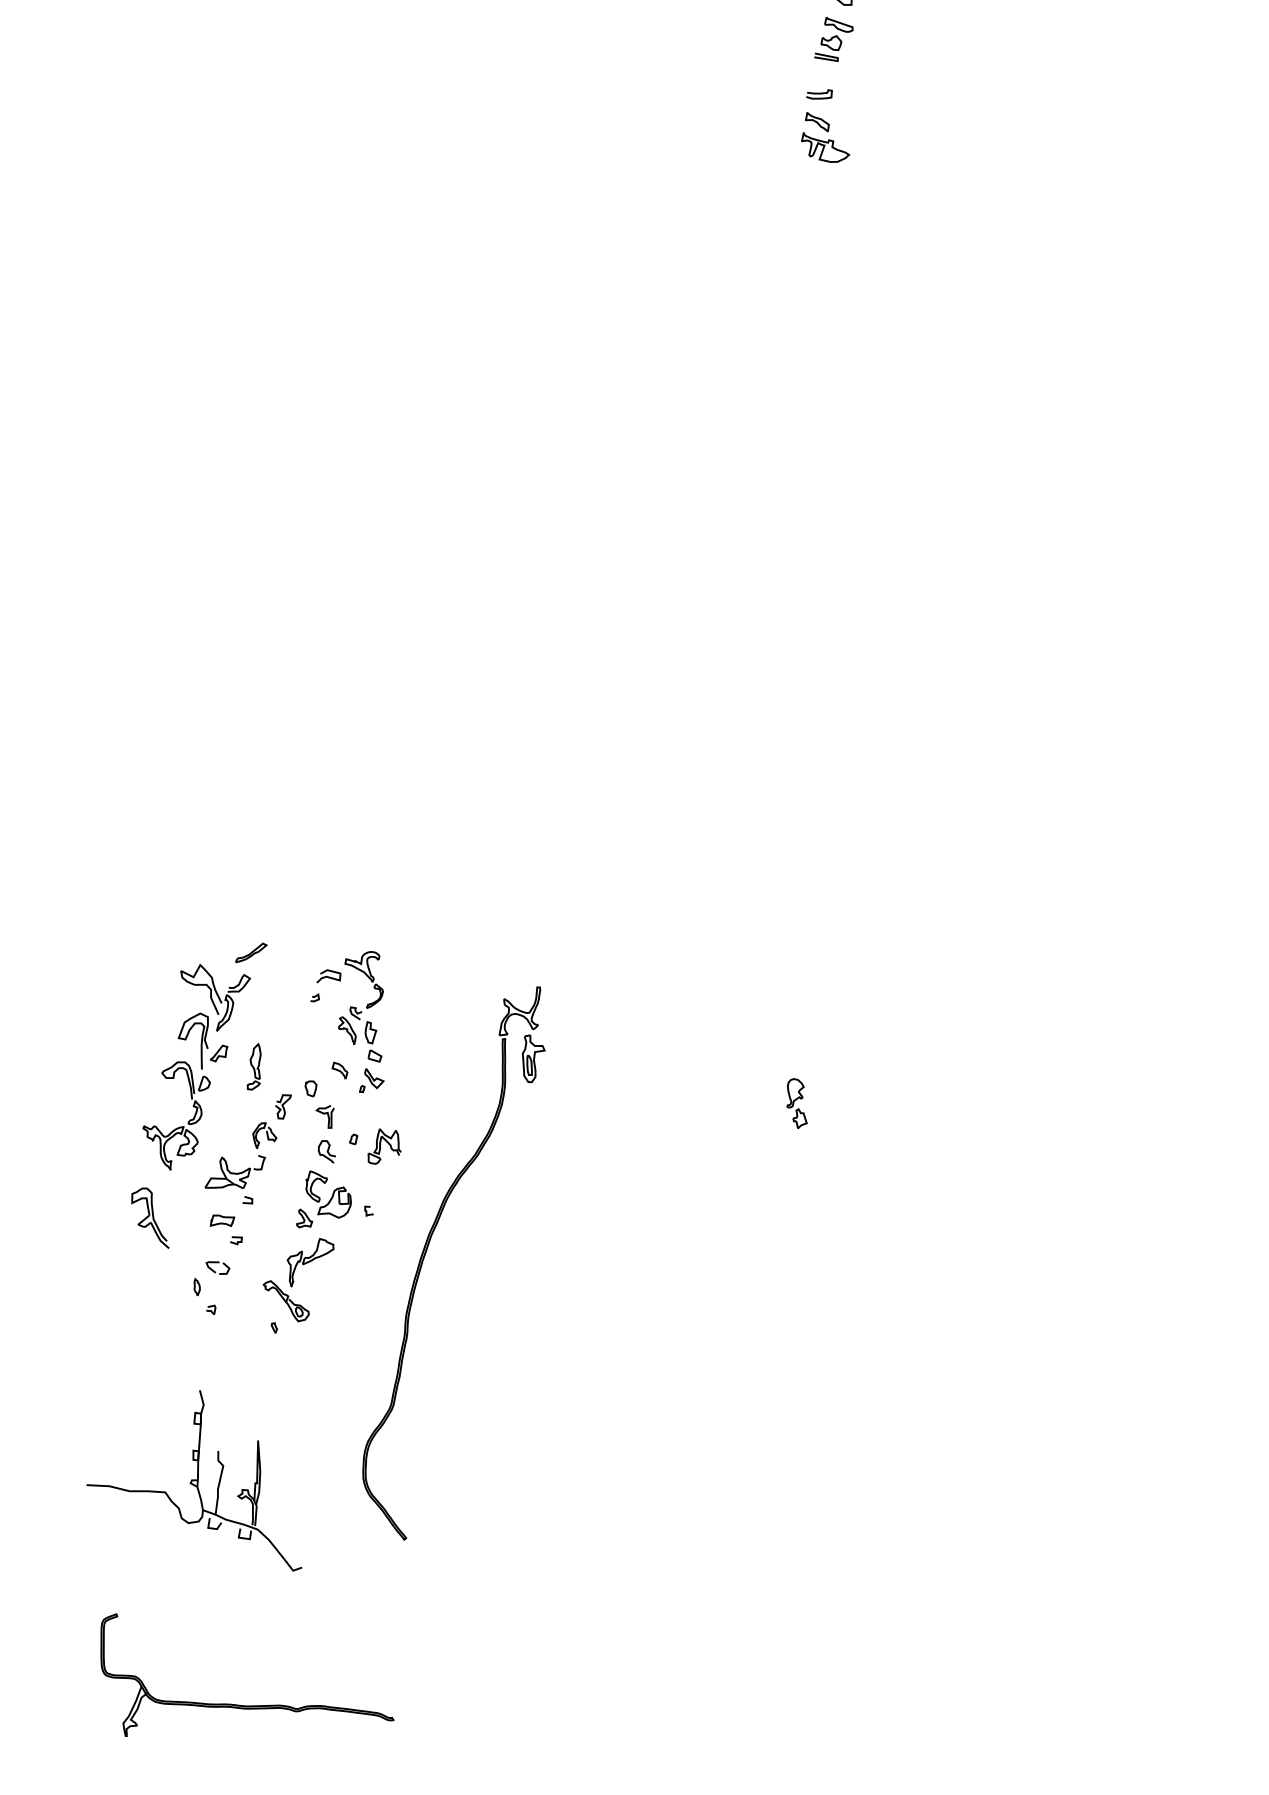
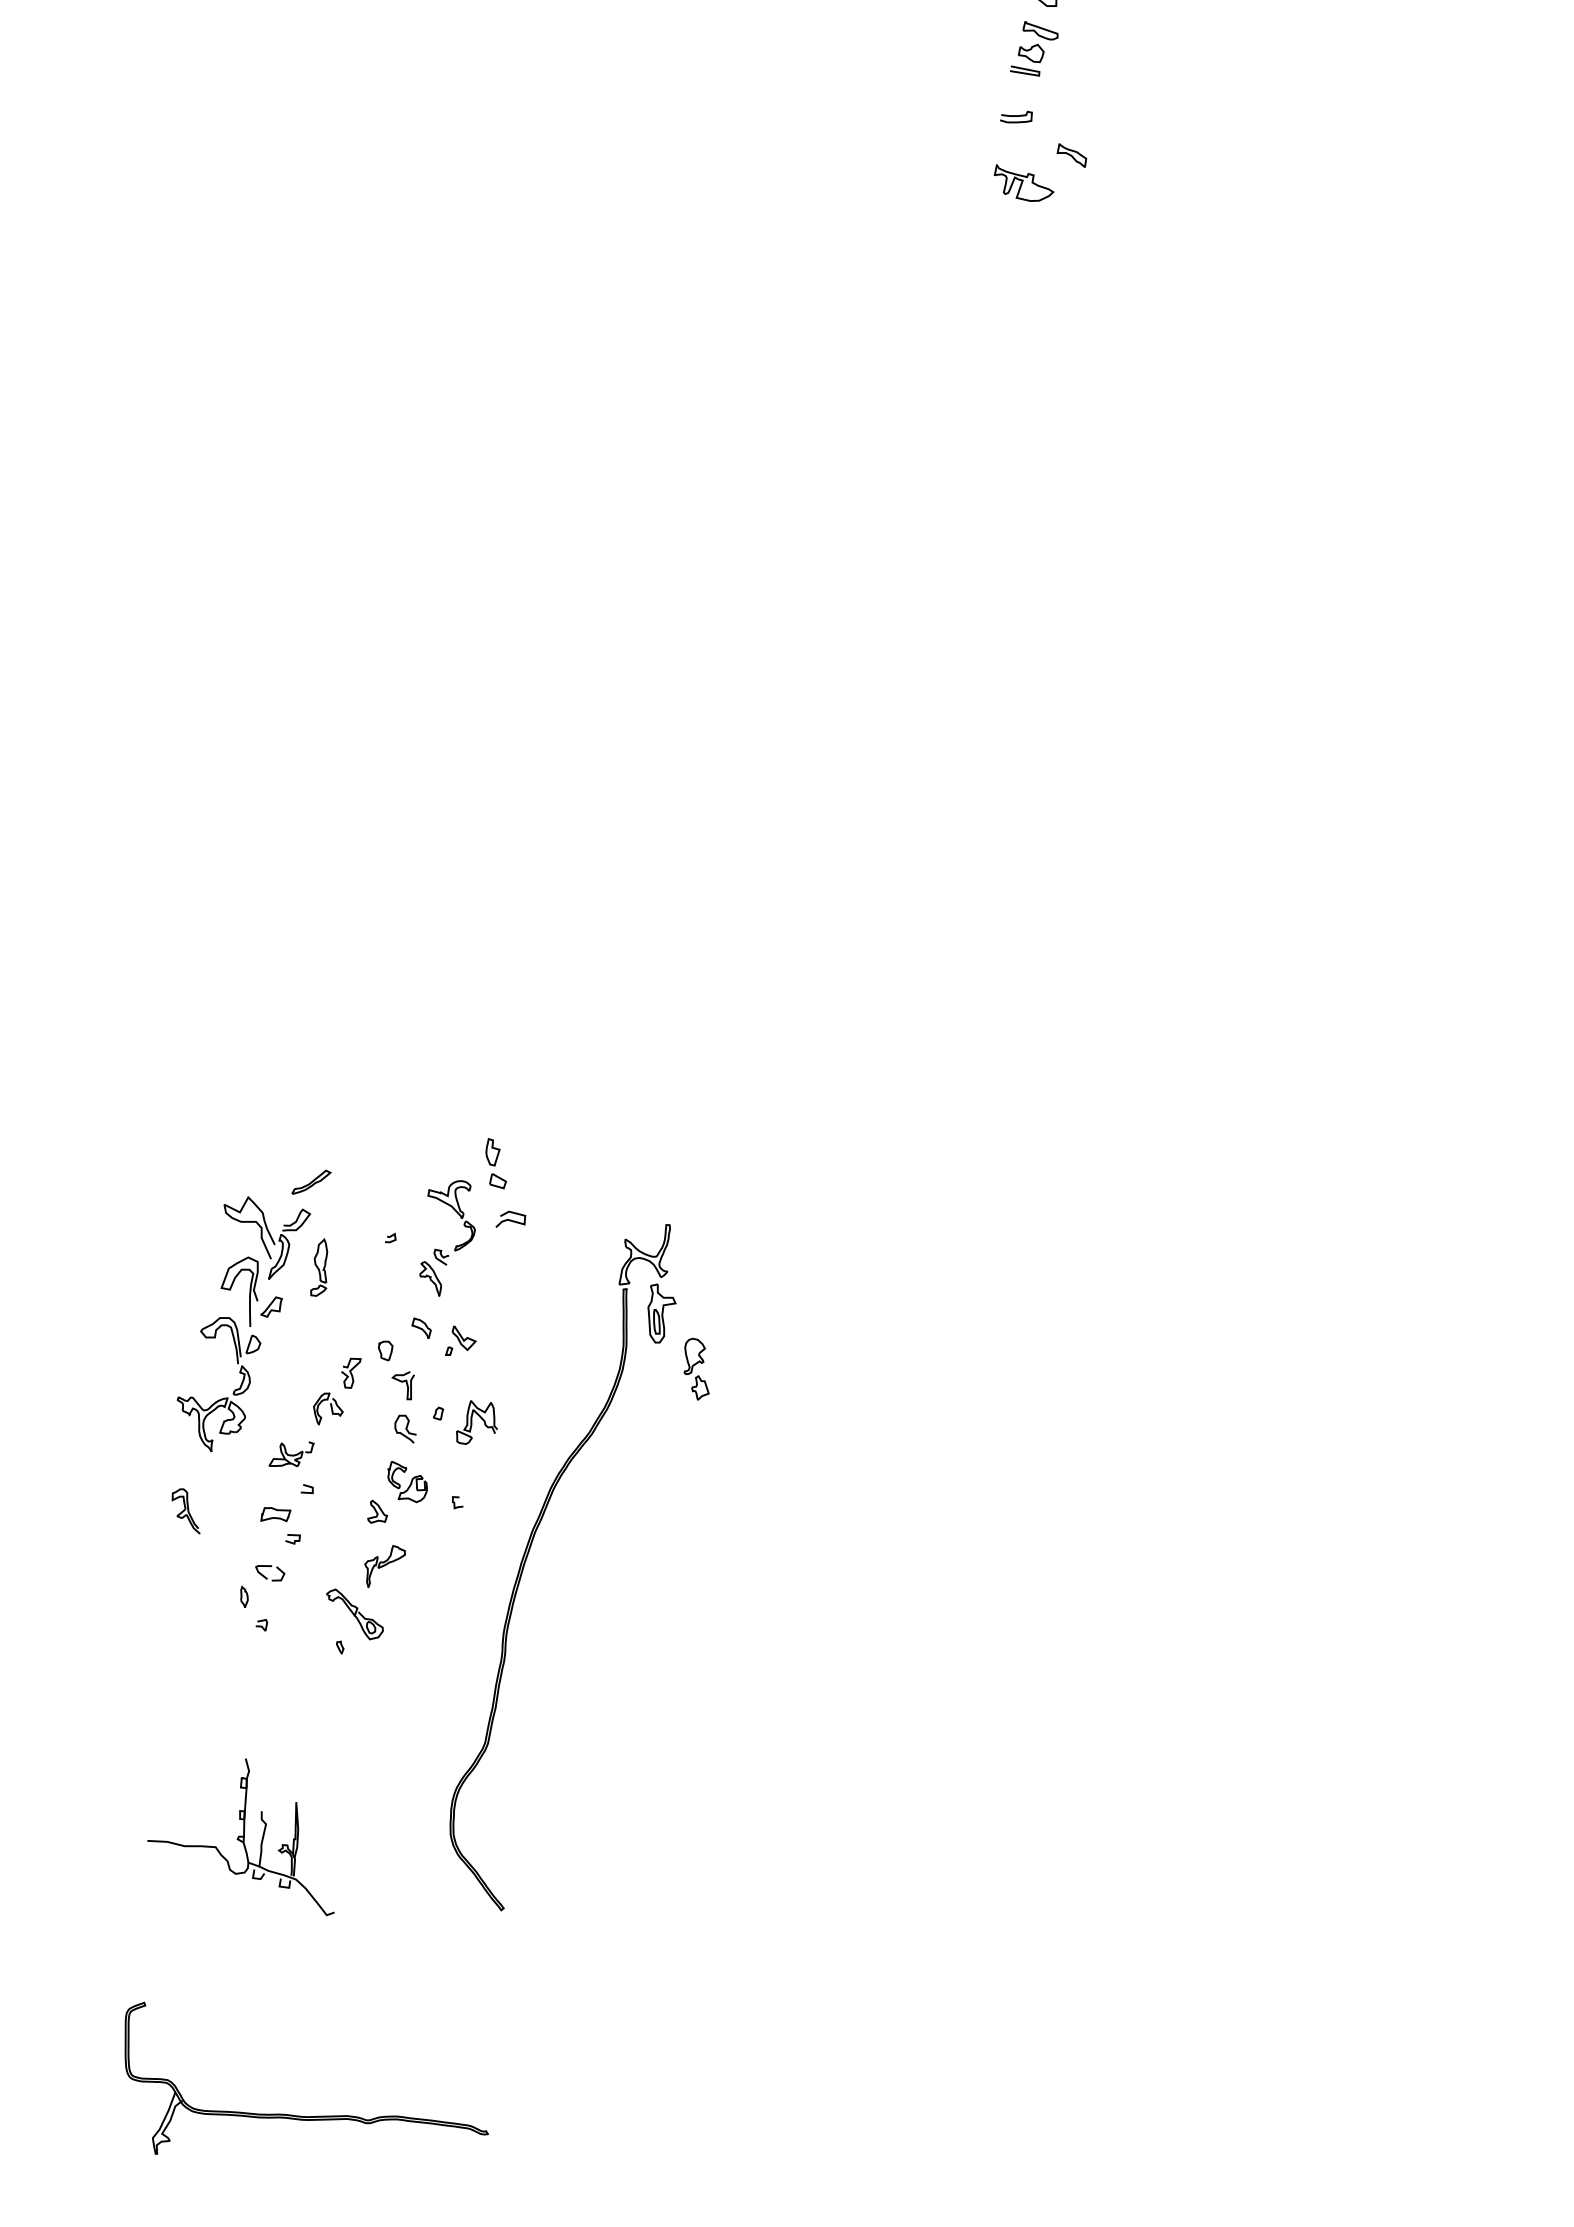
part: (817, 122) -> (1071, 155), moved
curve: (328, 976) -> (510, 1219), moved
part: (372, 1041) -> (495, 1163), moved
part: (254, 1066) -> (319, 1267), moved
part: (796, 1103) -> (696, 1368), moved
part: (235, 1172) -> (291, 1454), size x0.6
part: (328, 1194) -> (407, 1481), size x0.7
part: (149, 1218) -> (185, 1511), size x0.6
part: (310, 1262) -> (384, 1566), size x0.7
part: (194, 1480) -> (240, 1836), size x0.7

